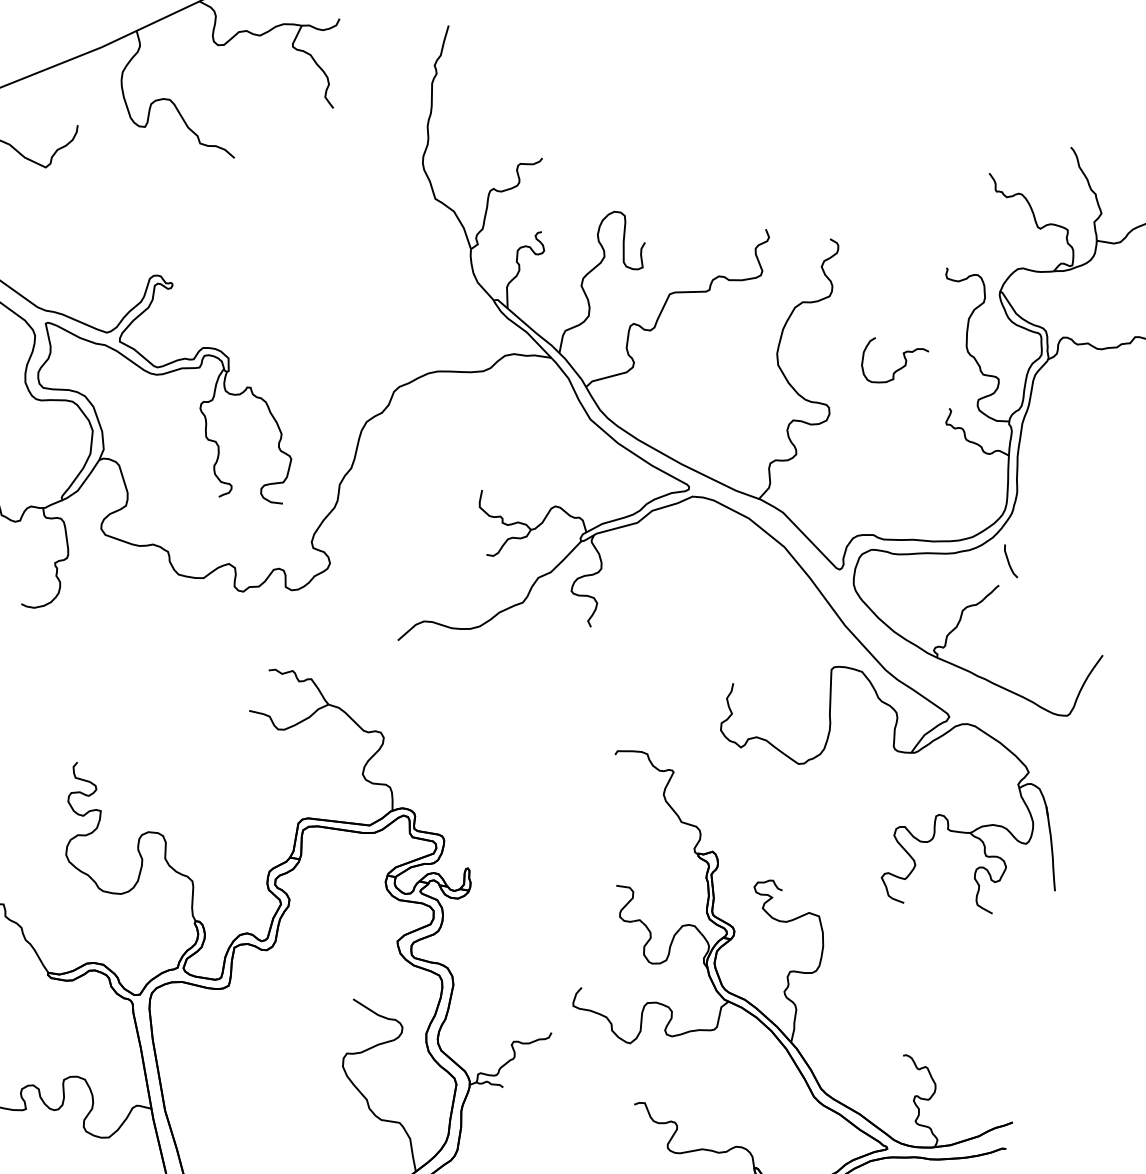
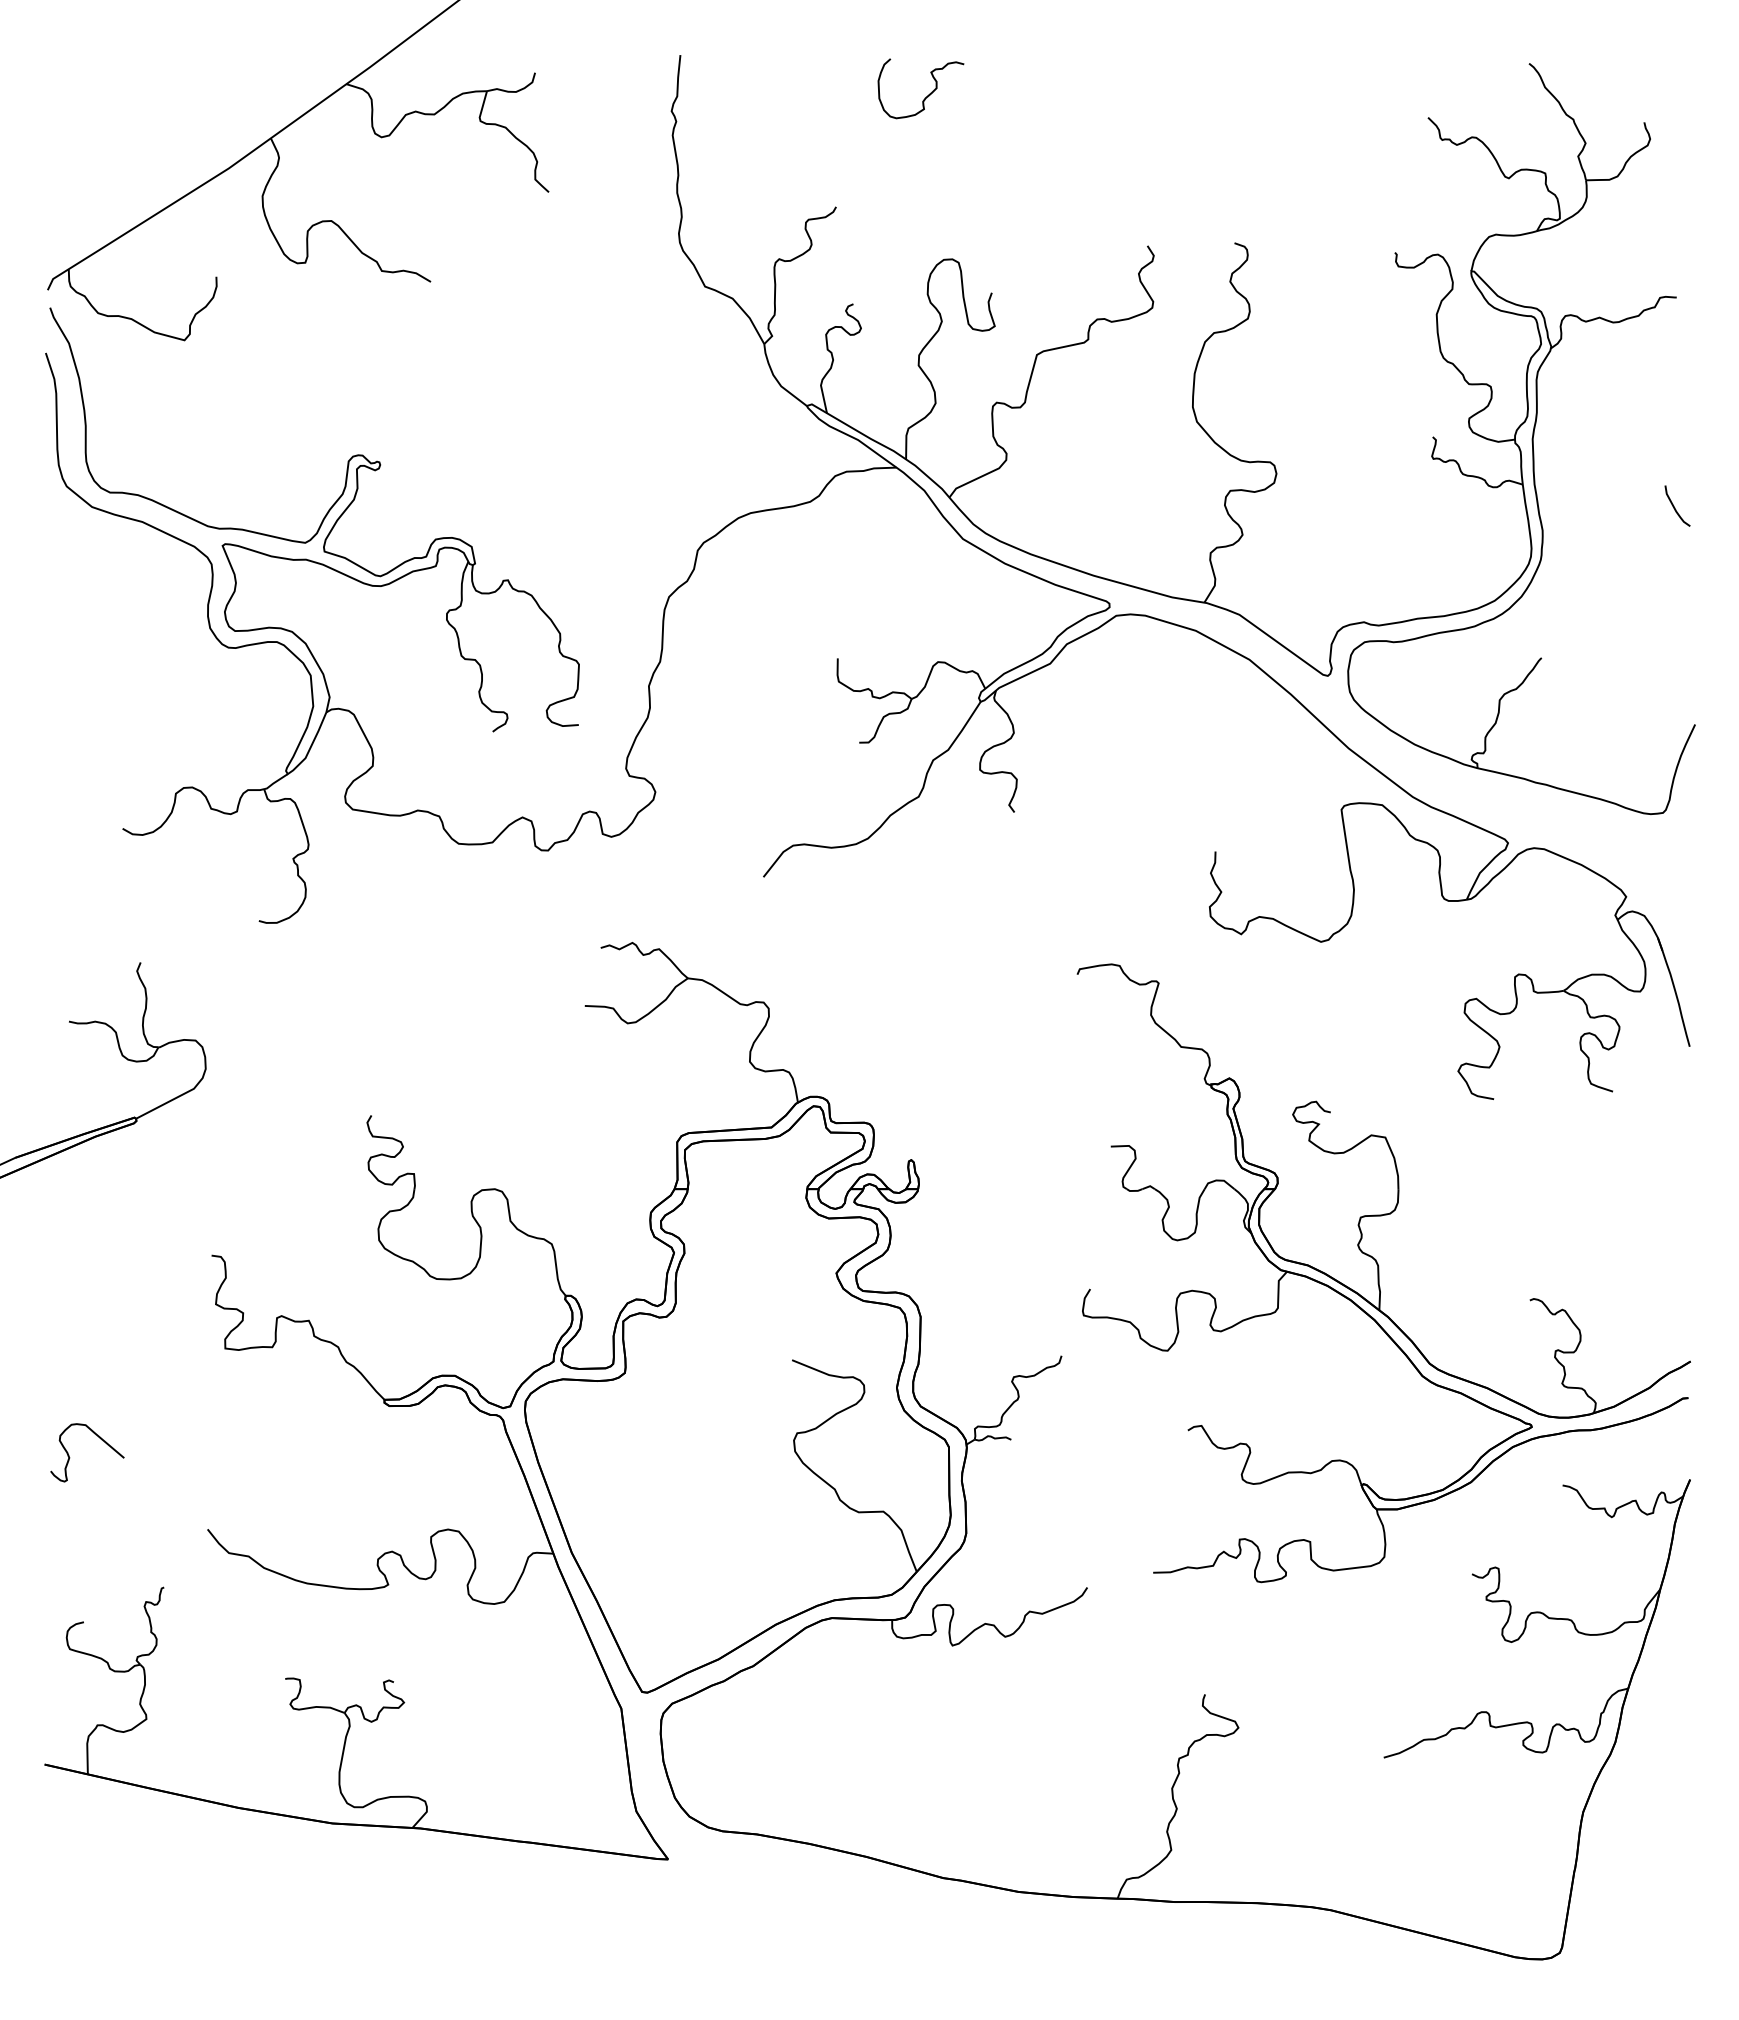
curve: (897, 369) -> (927, 95), moved
curve: (1009, 561) -> (1675, 507), moved

